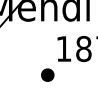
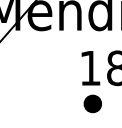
part: (47, 74) -> (92, 102), moved

